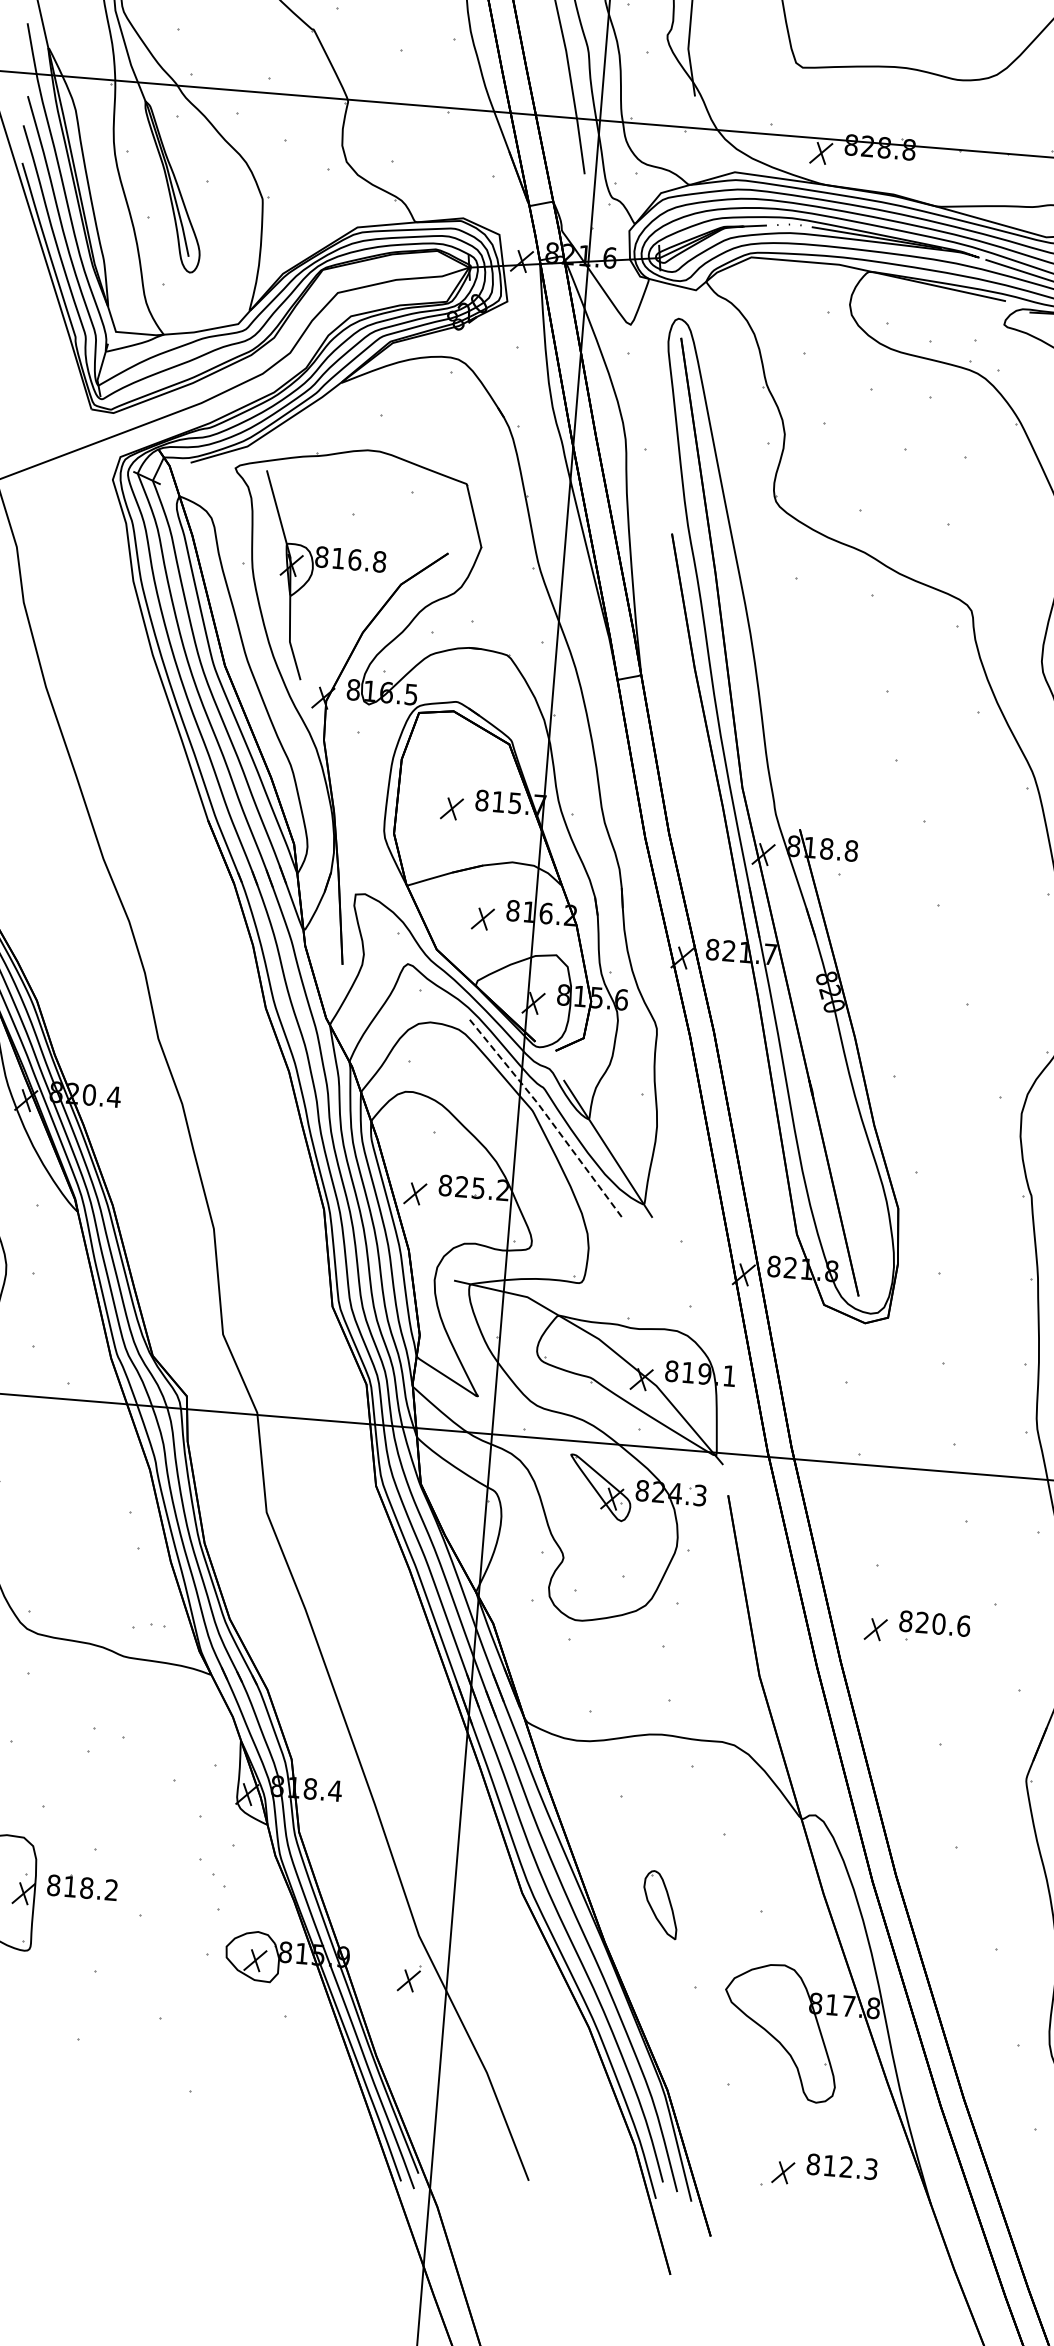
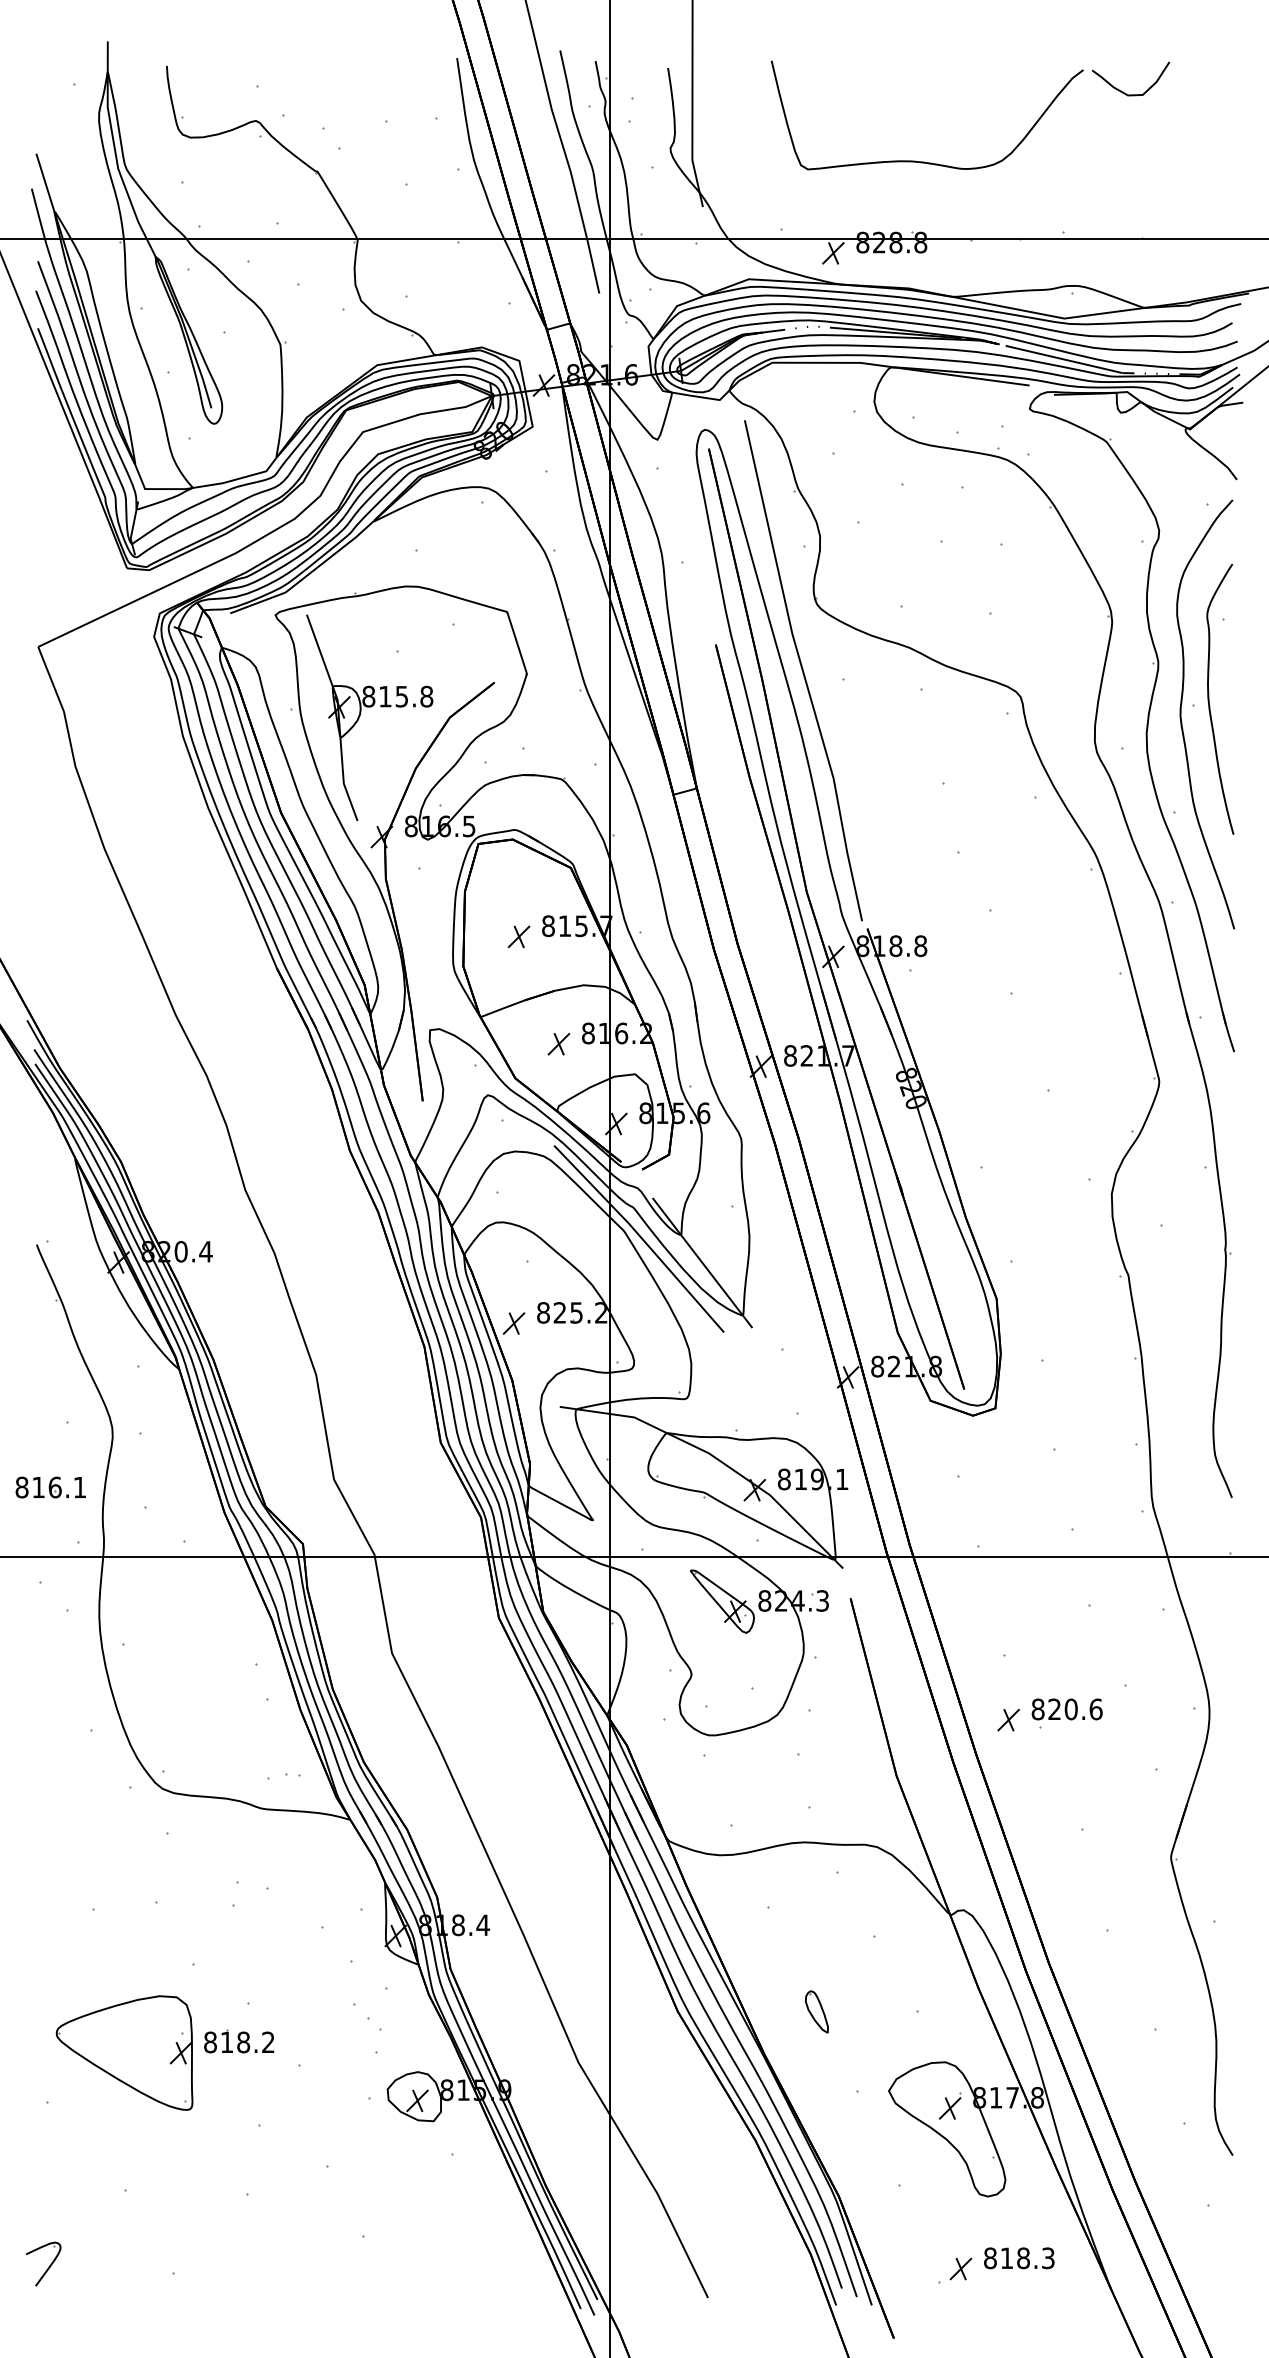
text: (354, 559) -> (401, 696), 816.8 -> 815.8
line: (757, 566) -> (803, 670), added
line: (548, 1117) -> (640, 1236), dashed -> solid
part: (660, 1904) -> (816, 2011), size x0.62
part: (408, 1977) -> (949, 2105), moved
text: (846, 2167) -> (1023, 2258), 812.3 -> 818.3

